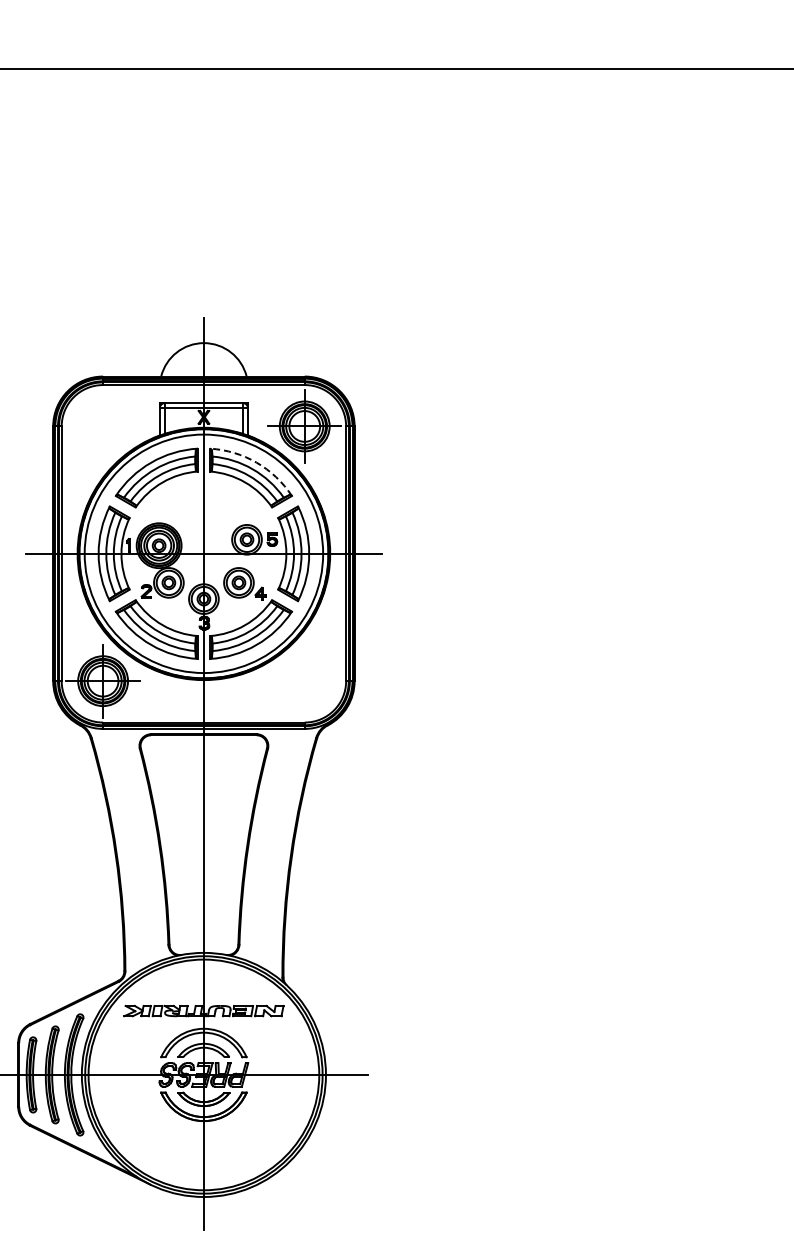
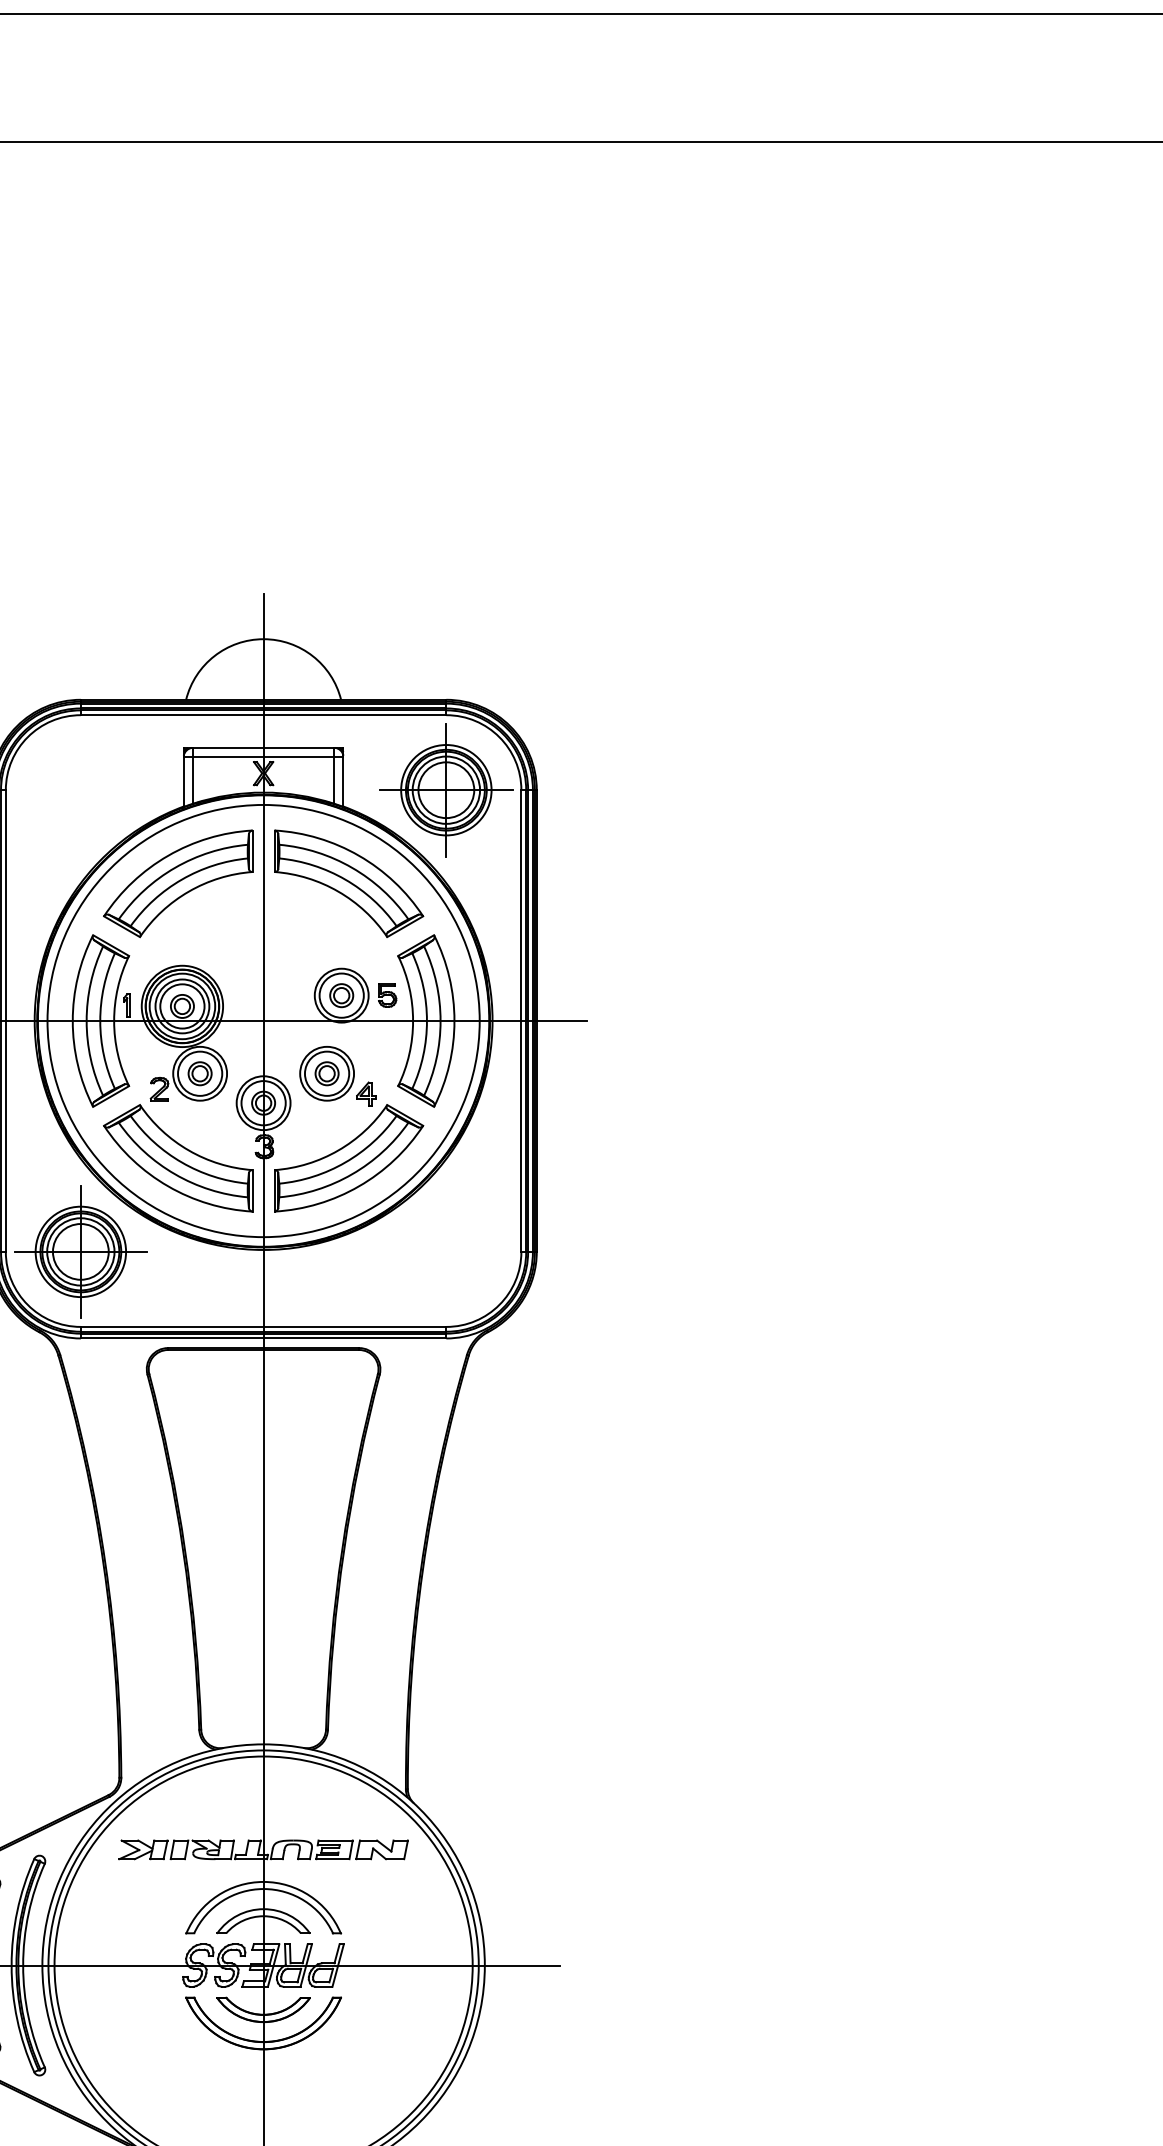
arc: (256, 462) -> (358, 855), dashed -> solid

